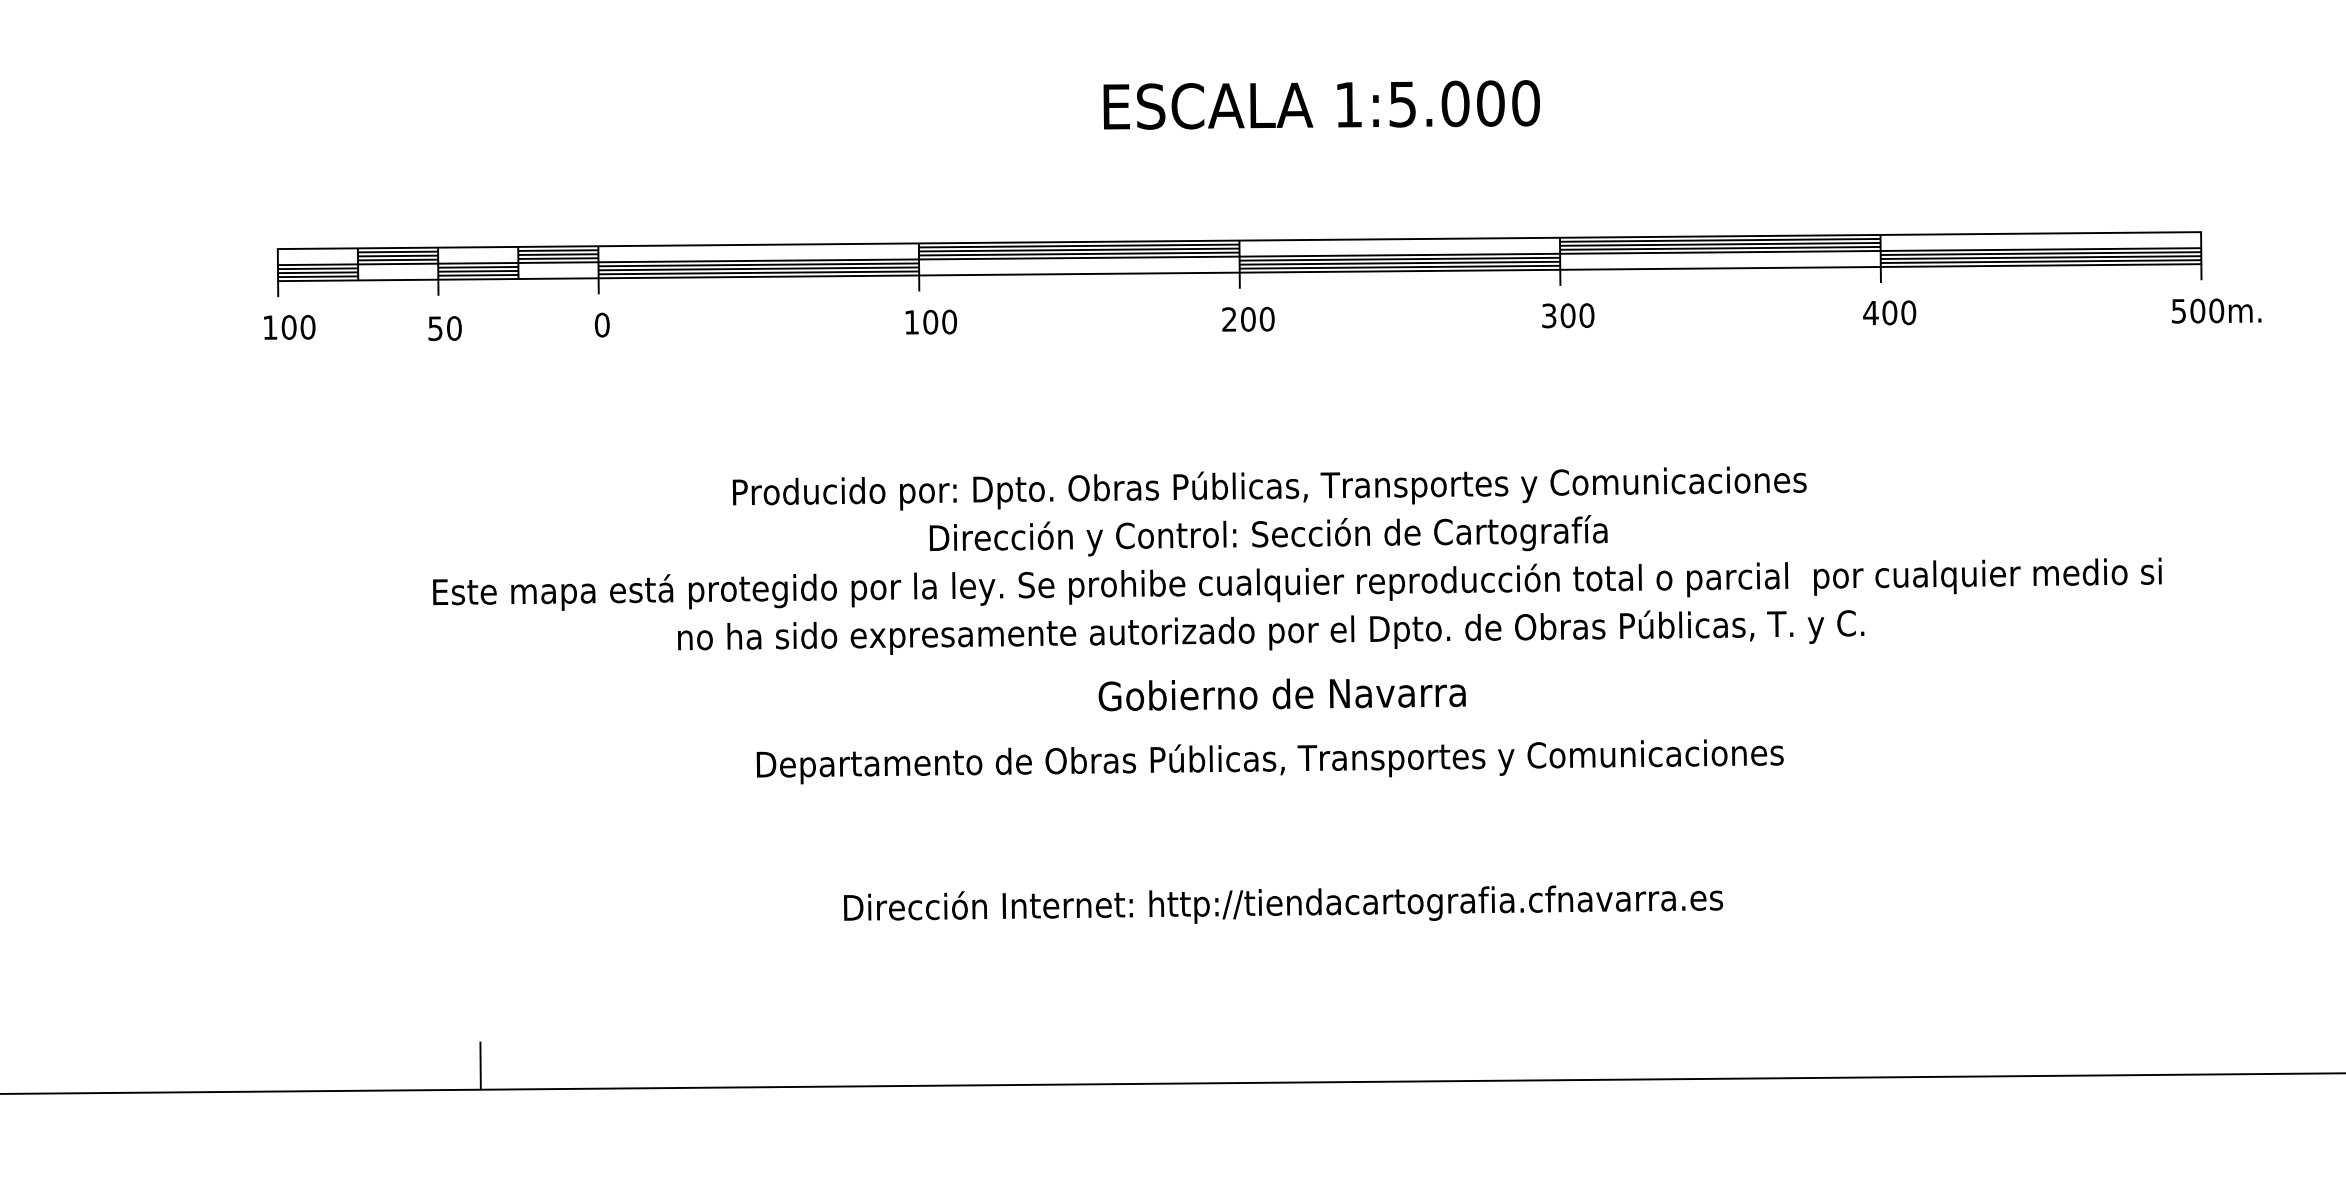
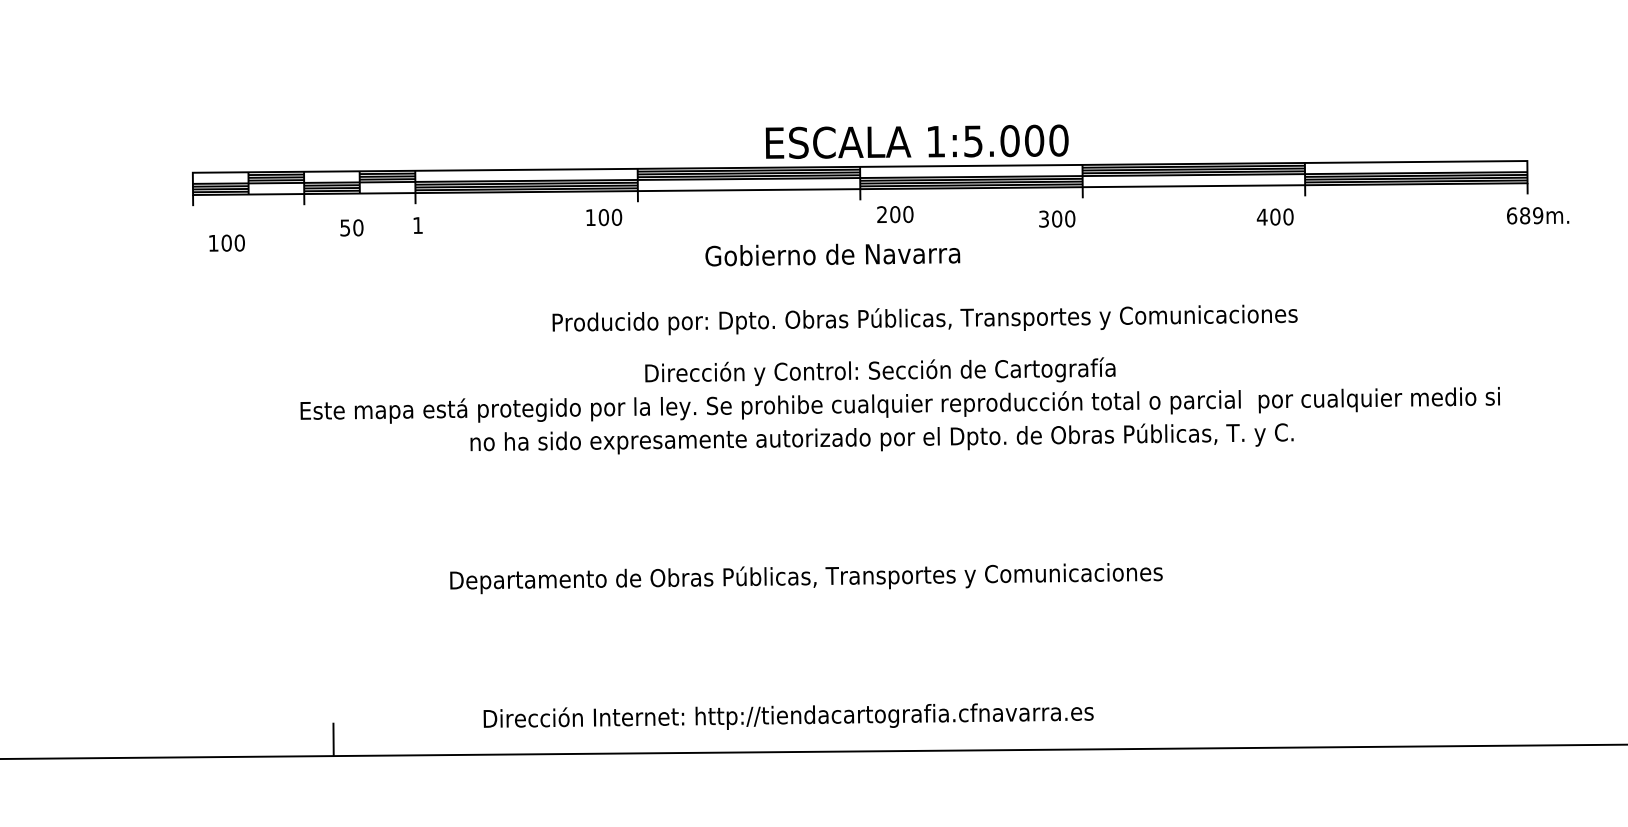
text: (1320, 104) -> (916, 141), moved
text: (2198, 310) -> (1525, 215), 500m. -> 689m.
text: (1888, 312) -> (1274, 216), moved
text: (1568, 314) -> (1057, 218), moved
text: (1248, 319) -> (895, 214), moved
text: (931, 322) -> (604, 217), moved
text: (601, 325) -> (417, 225), 0 -> 1
text: (288, 326) -> (226, 242), moved
text: (444, 327) -> (351, 227), moved
text: (1268, 487) -> (924, 319), moved
text: (1281, 694) -> (832, 254), moved
text: (1270, 761) -> (806, 578), moved
text: (1283, 904) -> (788, 716), moved

